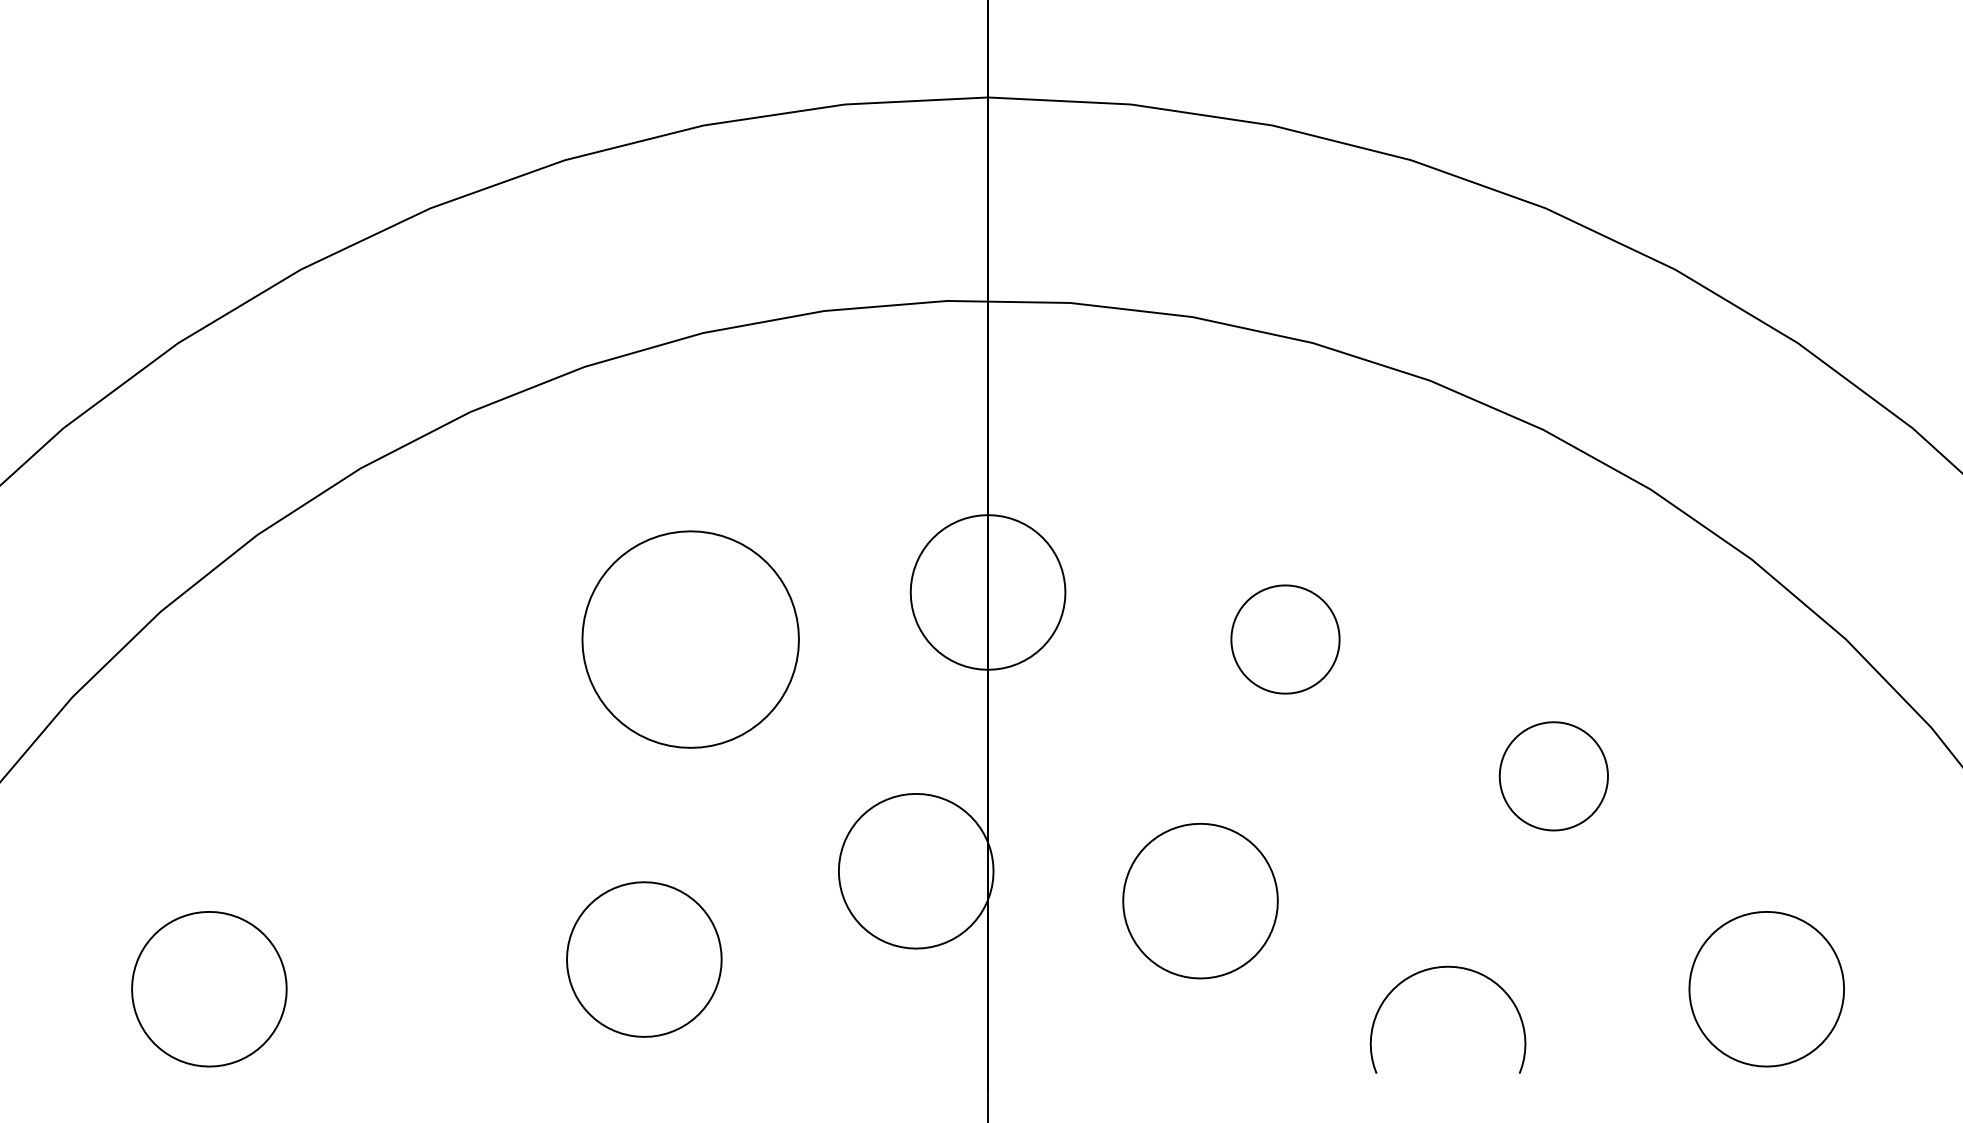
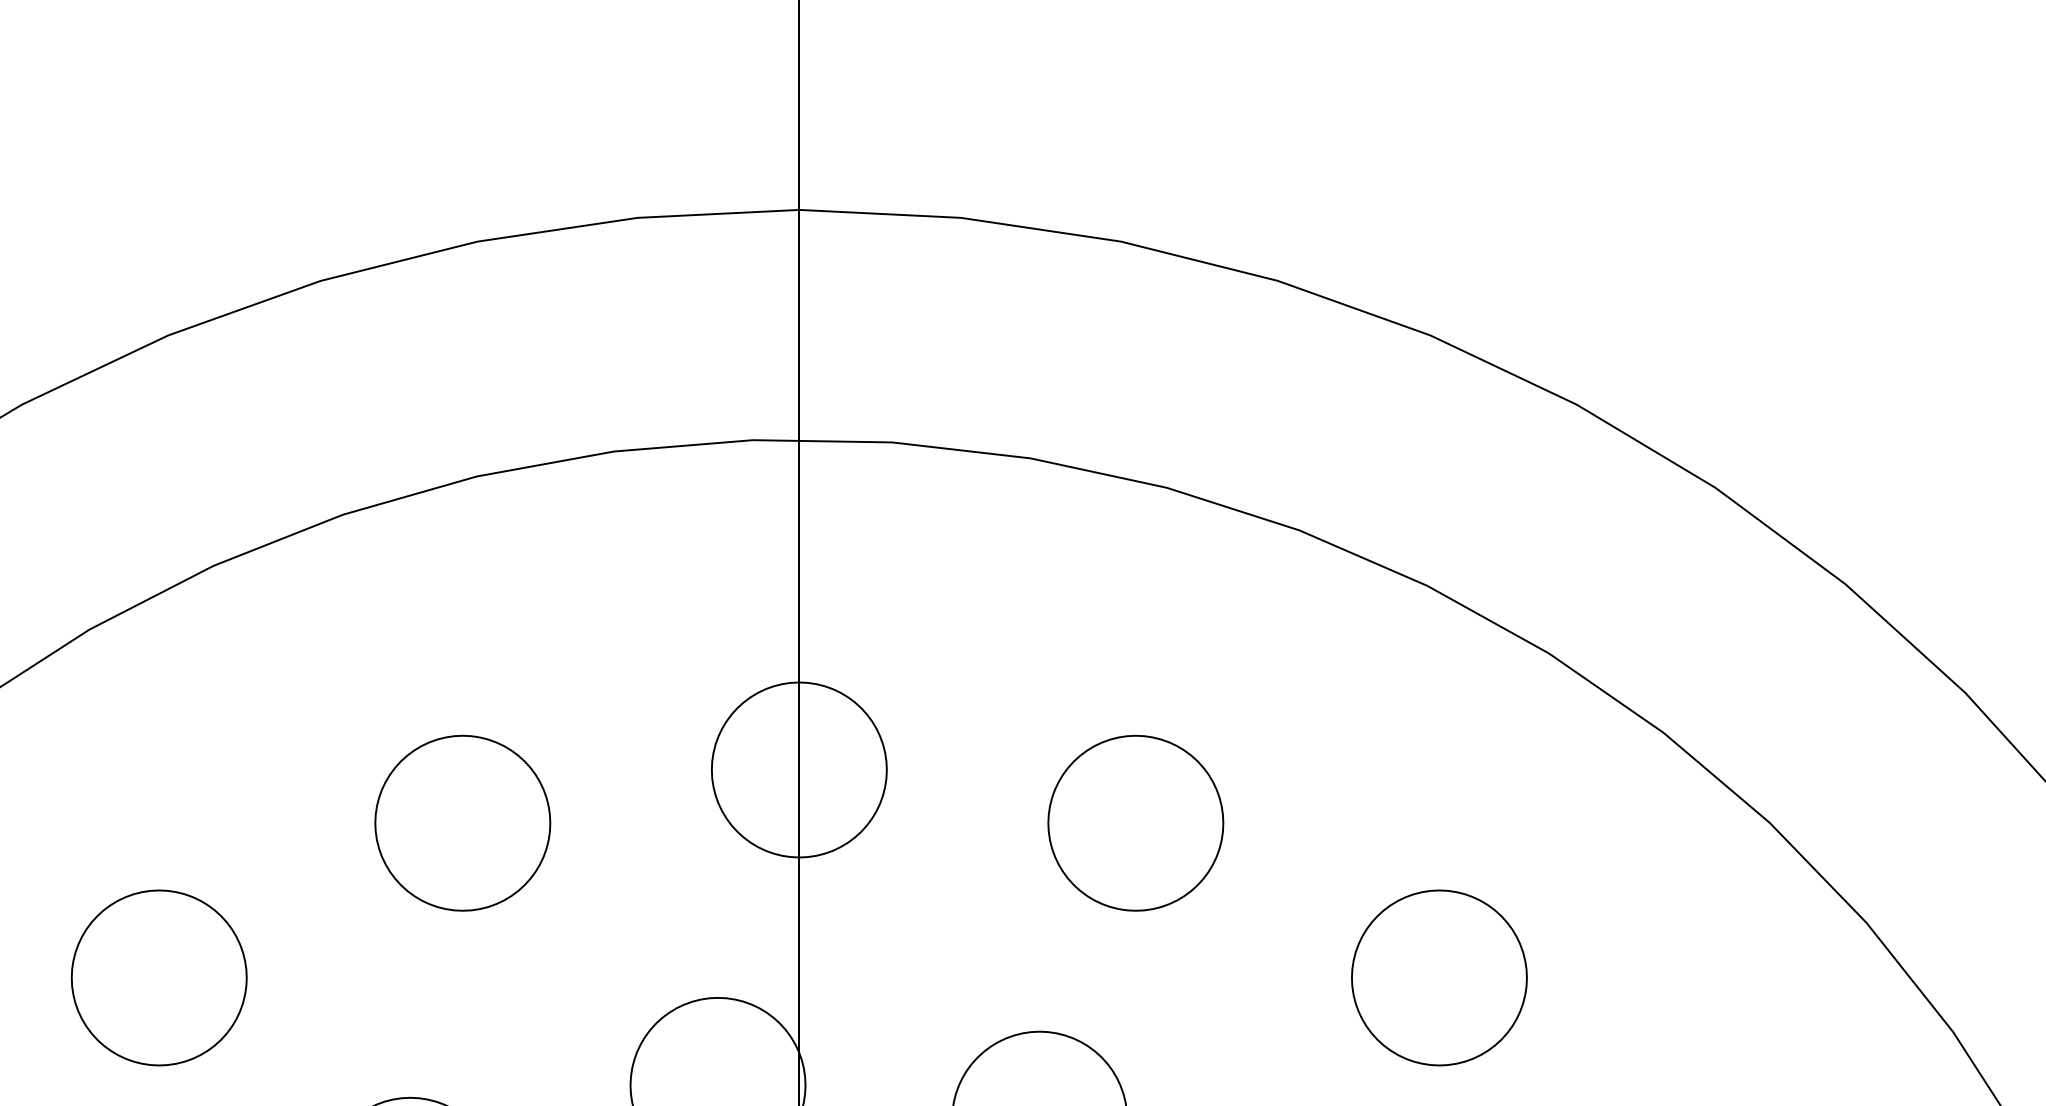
part: (690, 639) -> (462, 823), size x0.71
part: (1285, 639) -> (1135, 823), size x1.43
part: (422, 776) -> (159, 978), added
part: (1553, 776) -> (1439, 978), size x1.43

